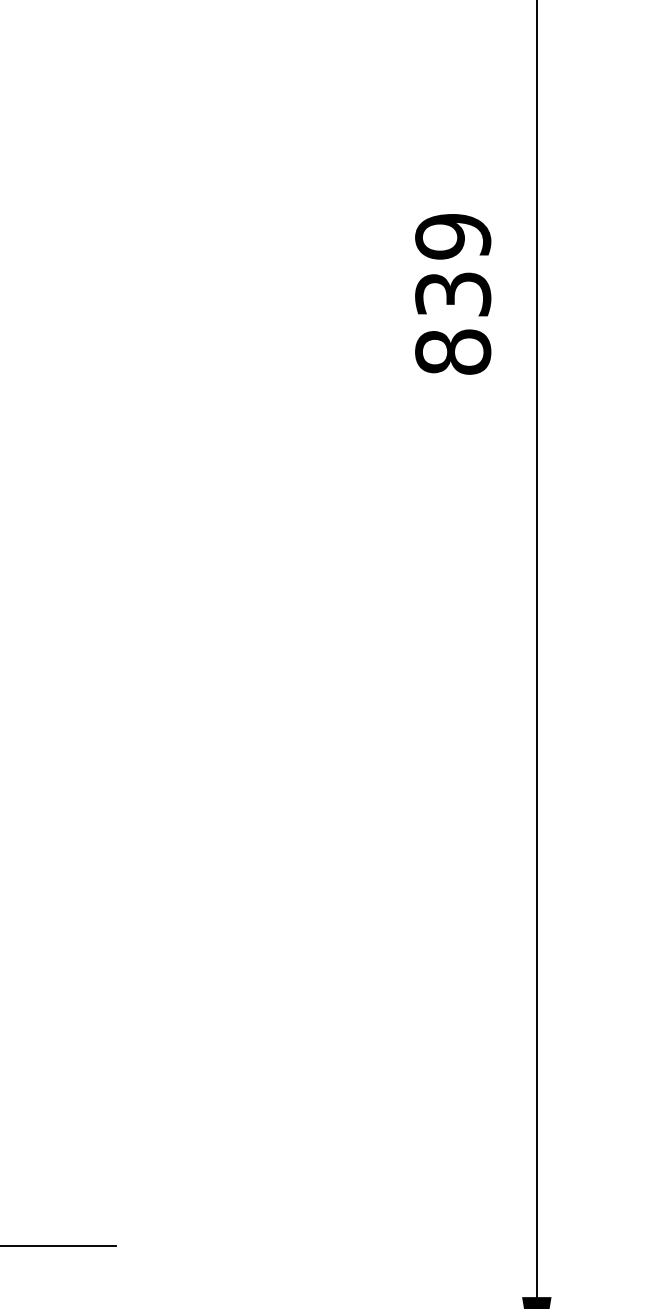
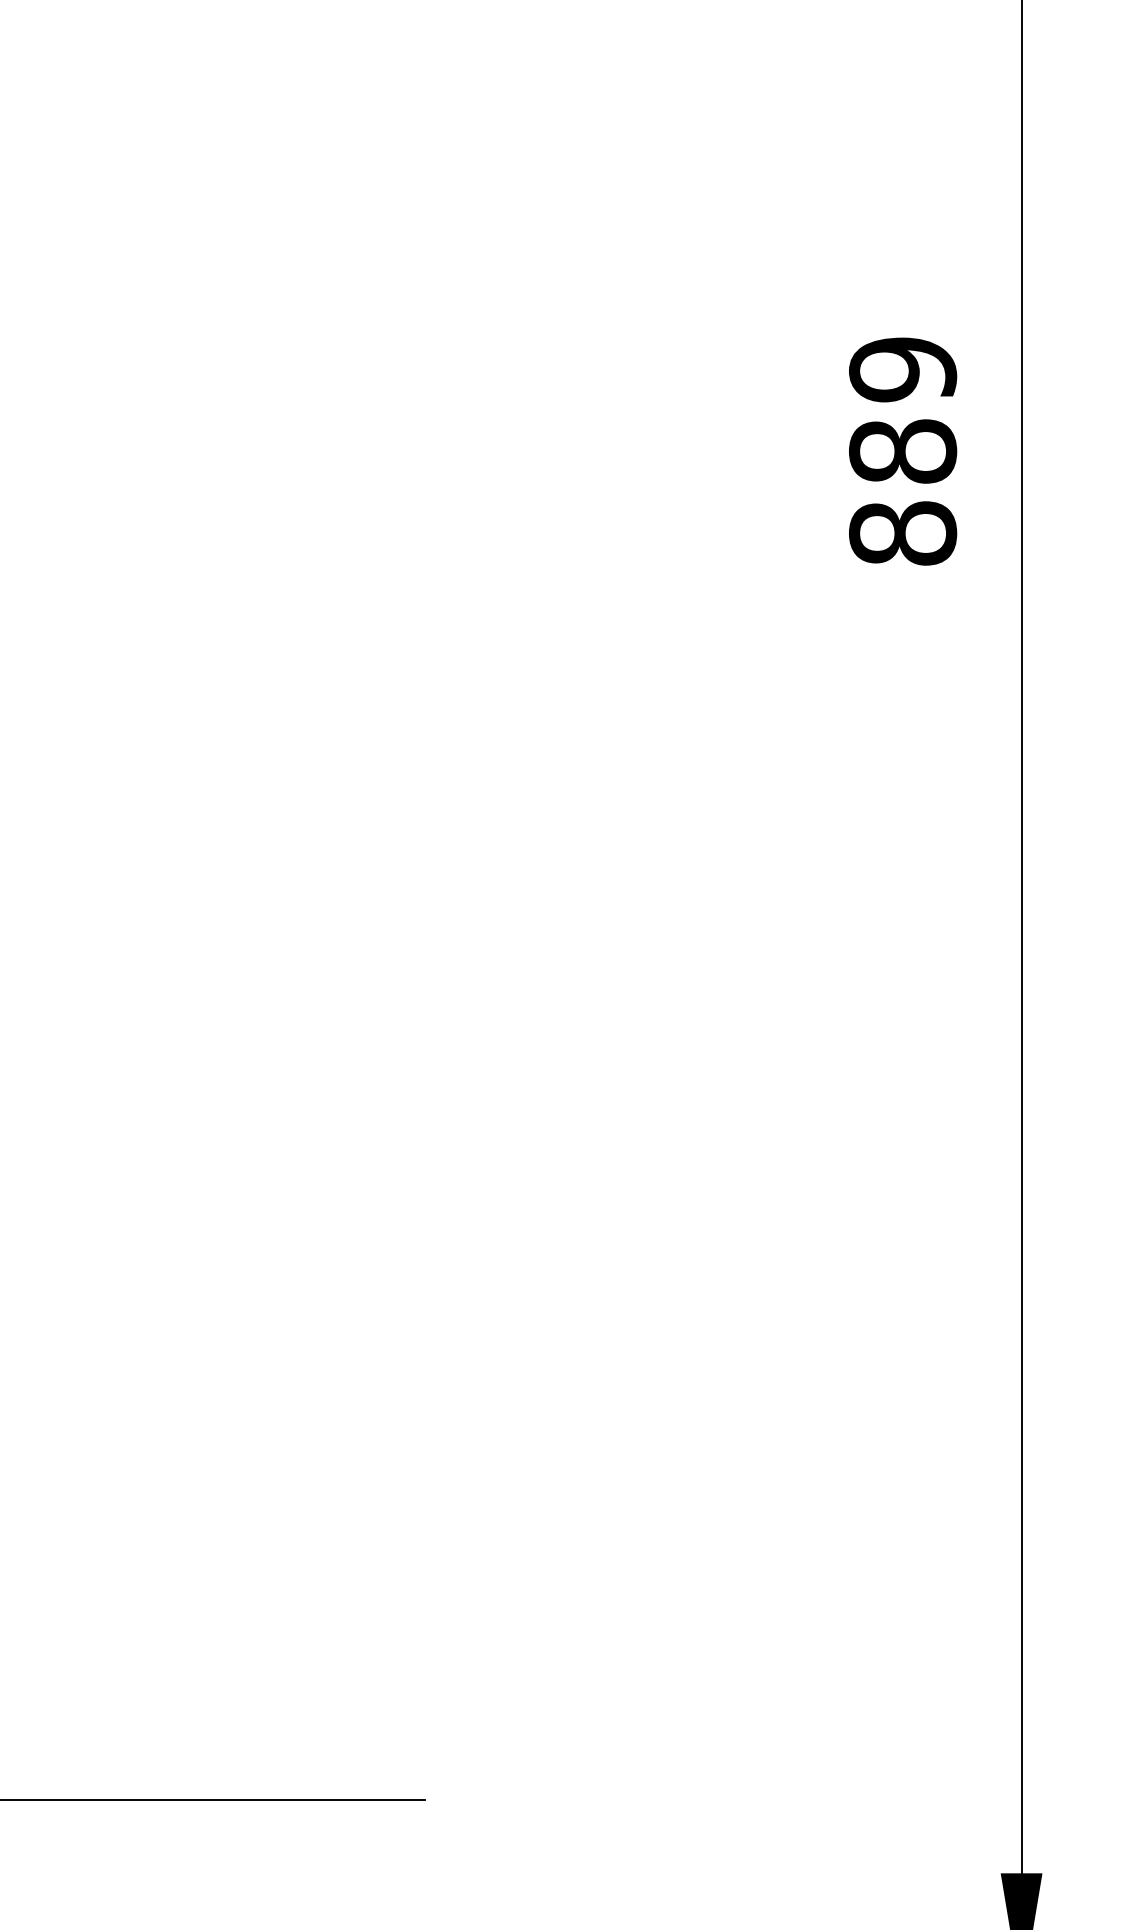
text: (453, 294) -> (903, 451), 839 -> 889

